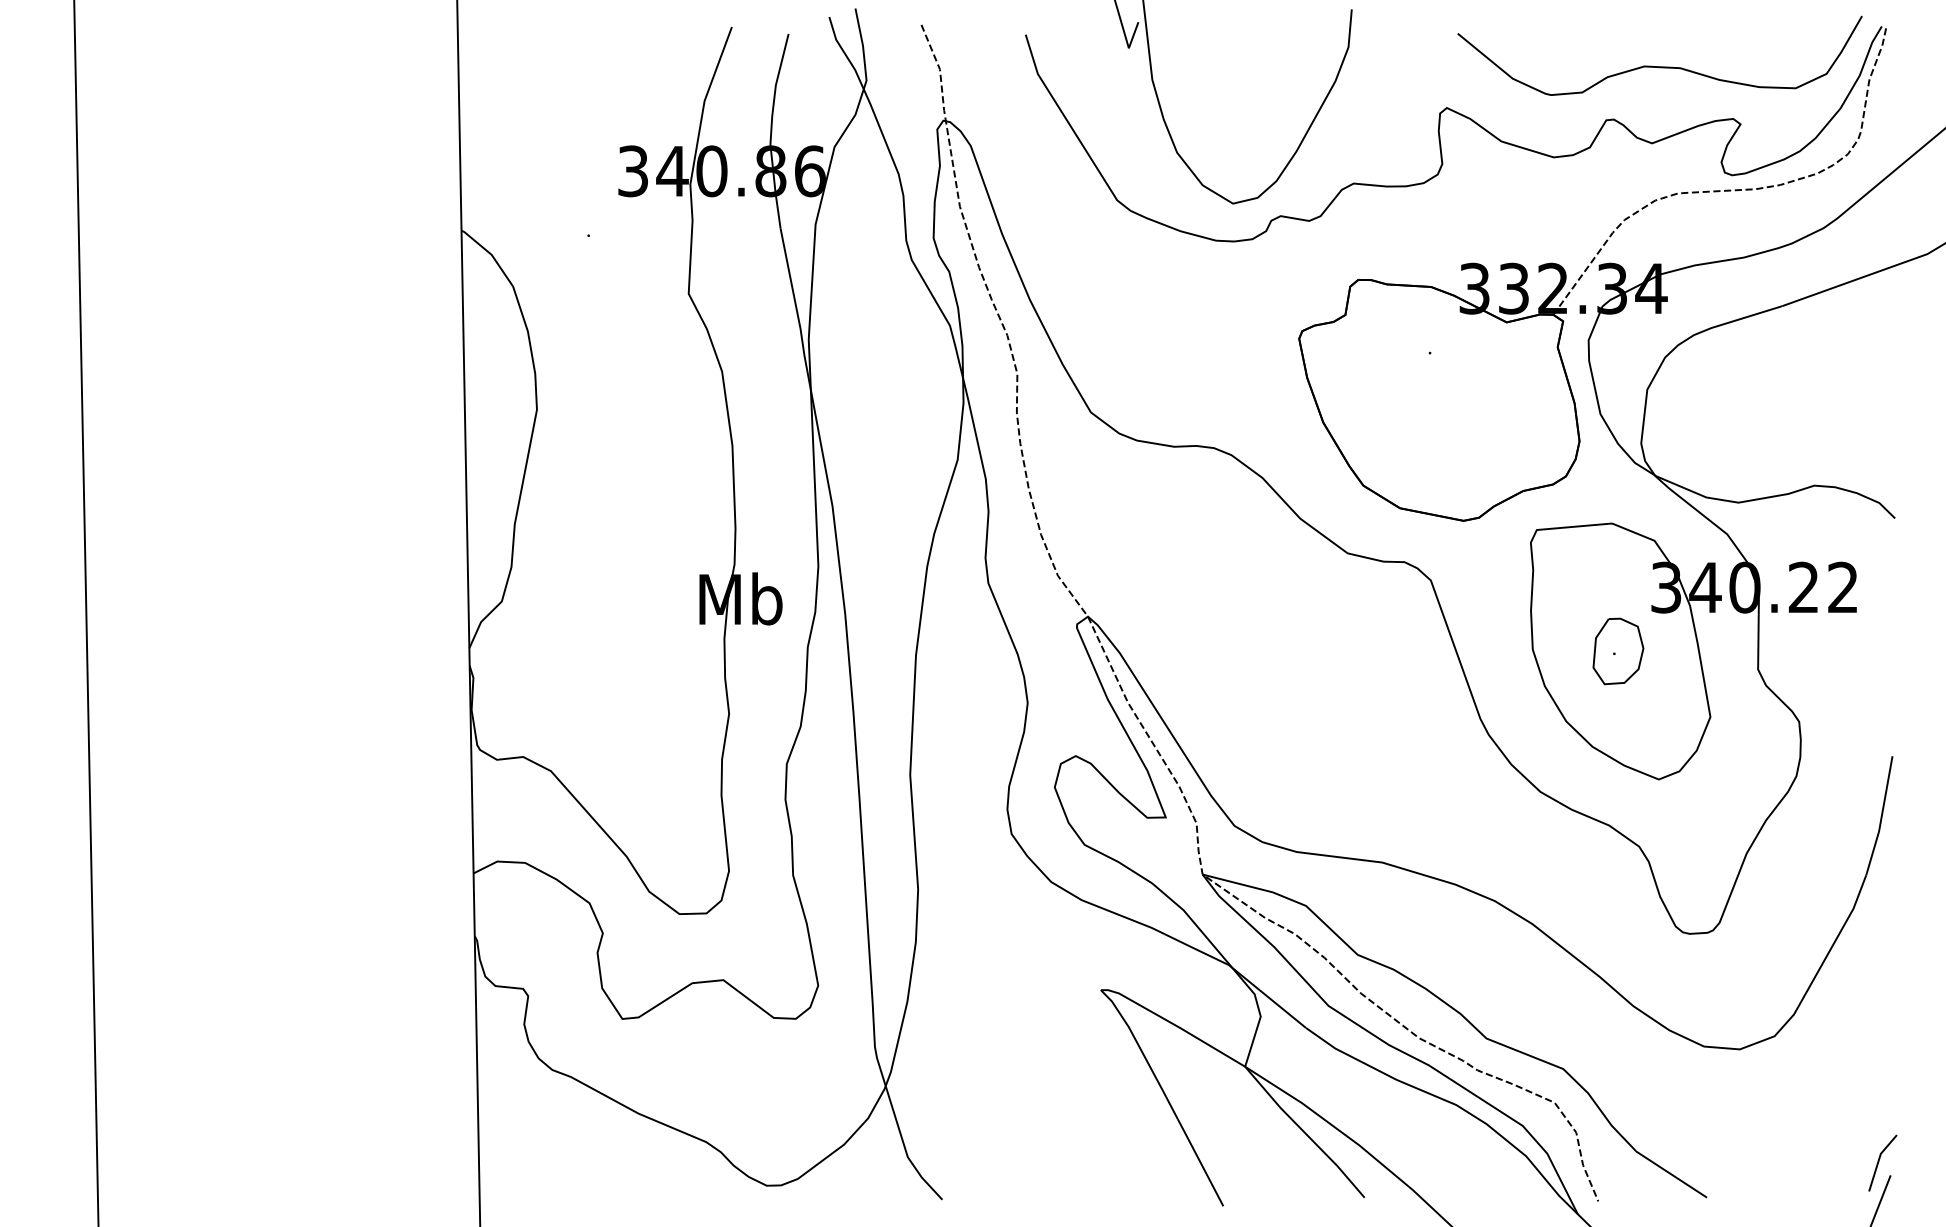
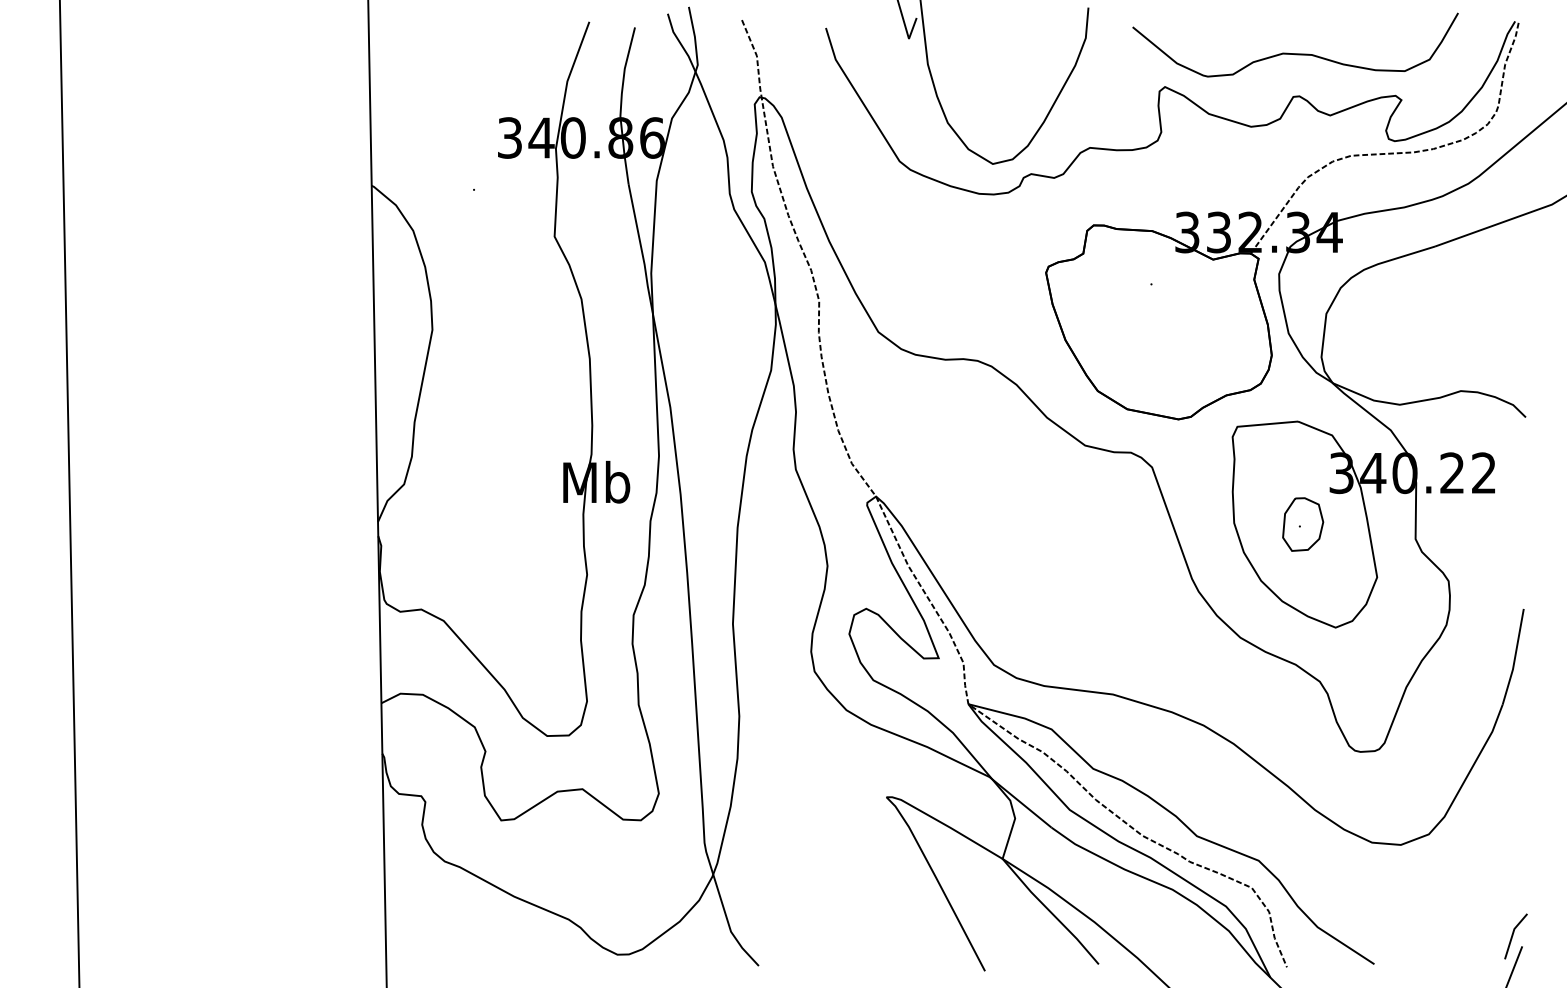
curve: (1659, 66) -> (1295, 53), moved

